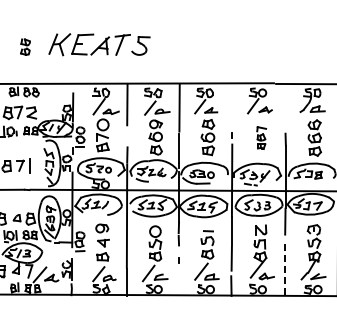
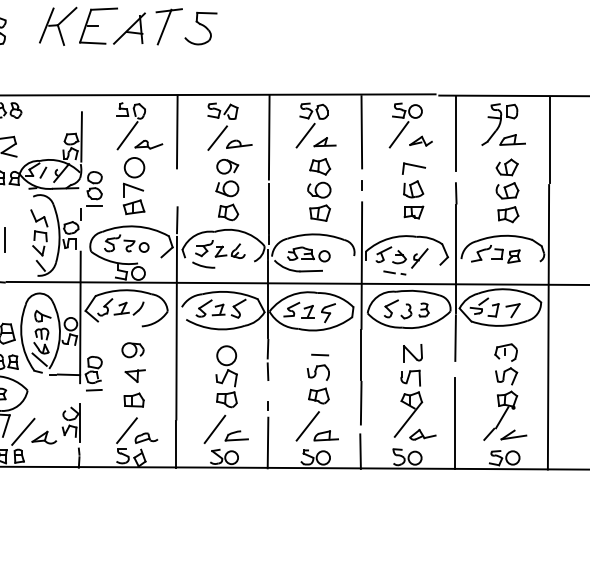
line: (231, 104) -> (360, 131), added
line: (285, 105) -> (455, 133), added
part: (261, 137) -> (413, 189), size x1.43
line: (285, 270) -> (455, 424), dashed -> solid
line: (178, 280) -> (267, 441), added

